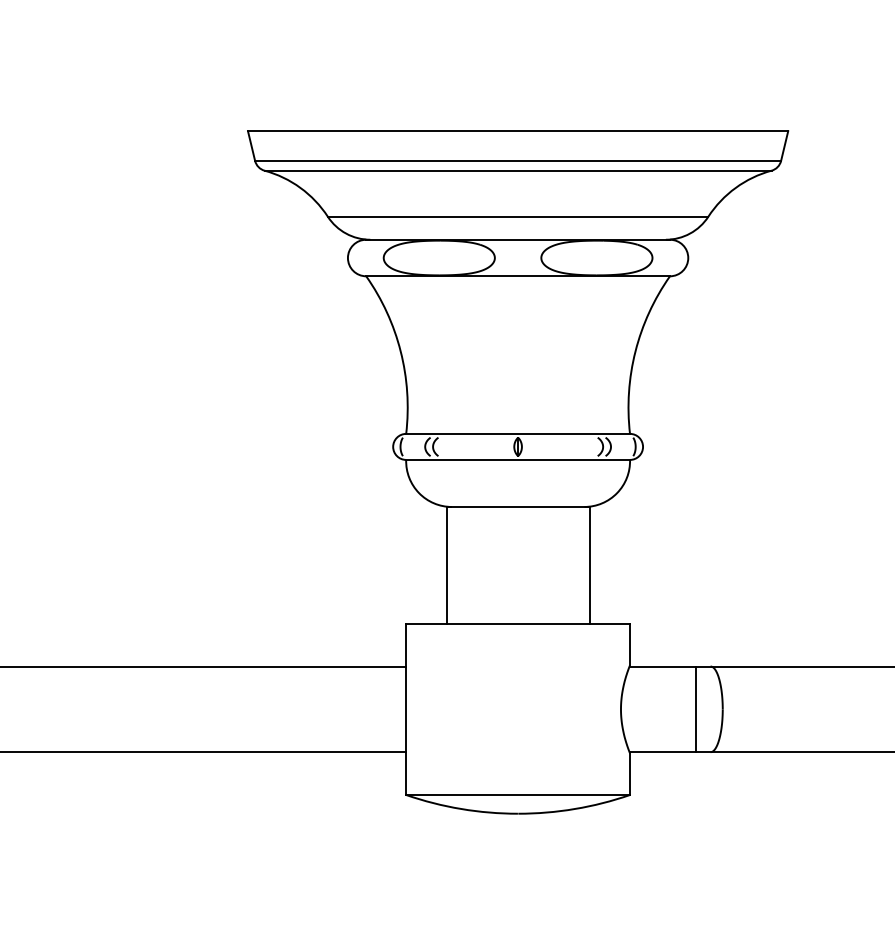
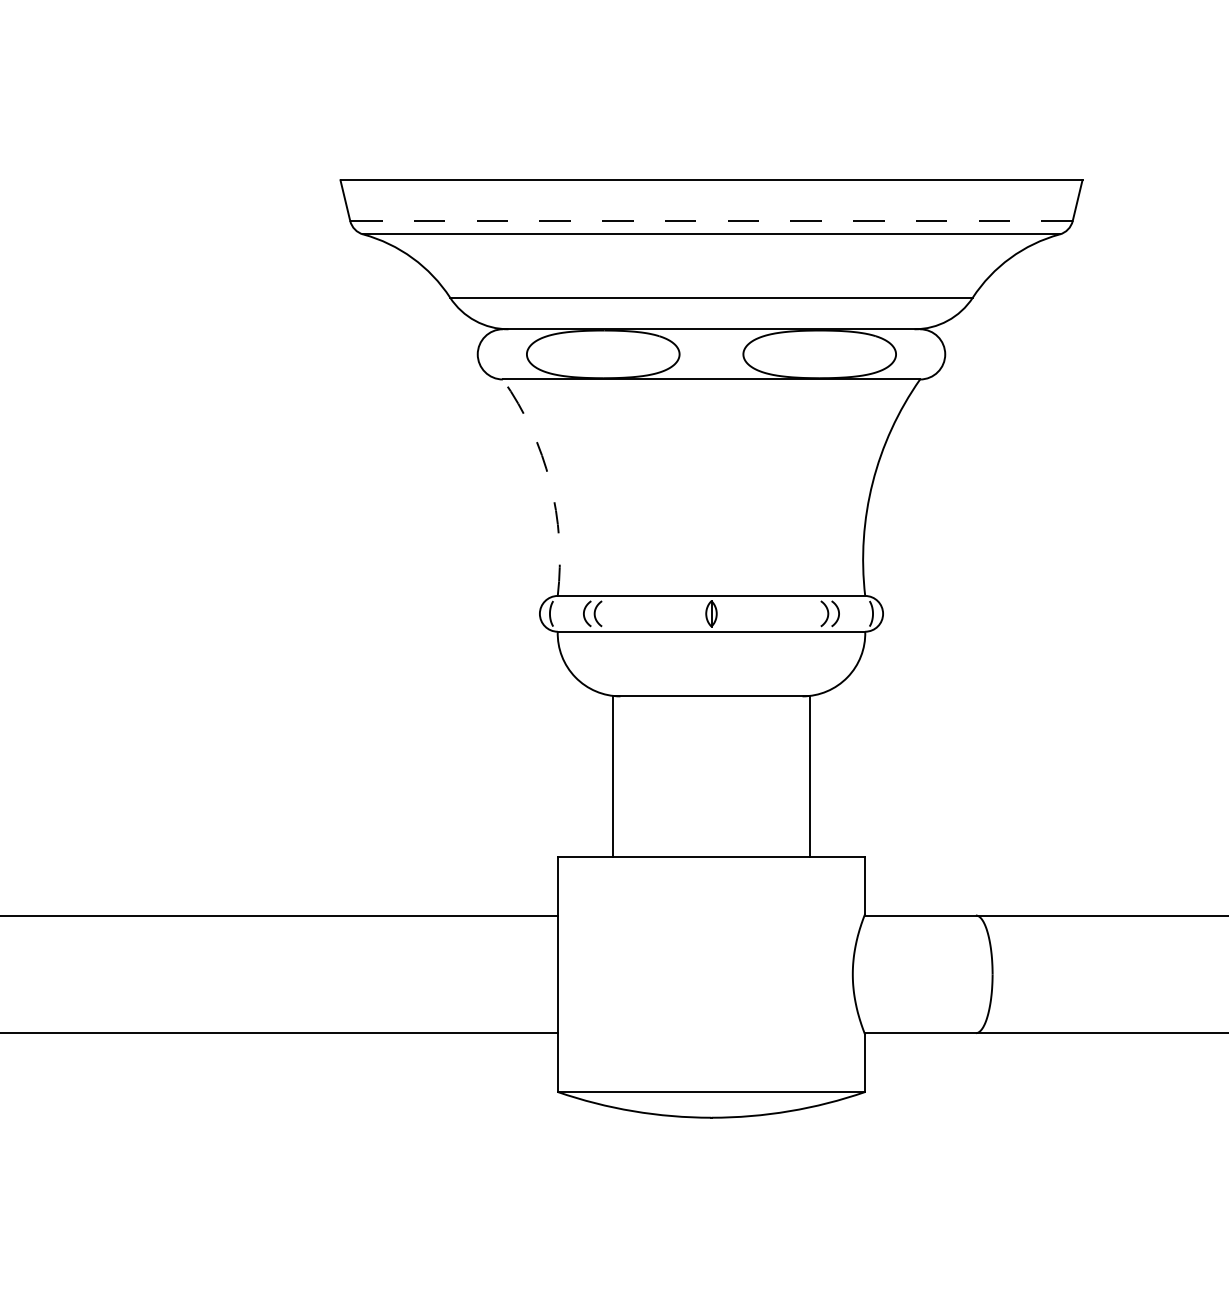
line: (518, 160) -> (711, 220), solid -> dashed
arc: (400, 351) -> (550, 482), solid -> dashed
line: (696, 709) -> (956, 974), removed

